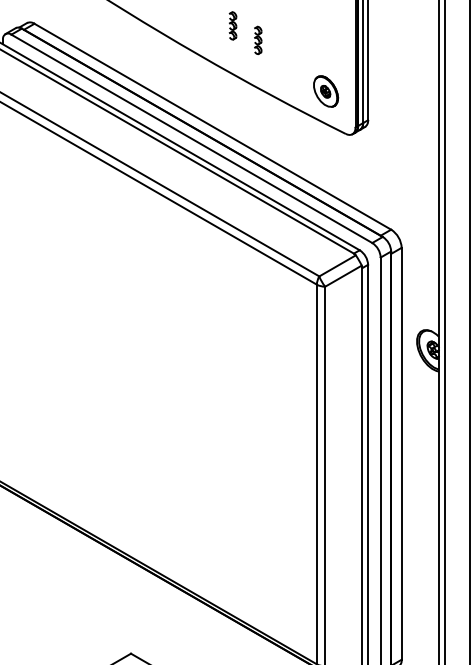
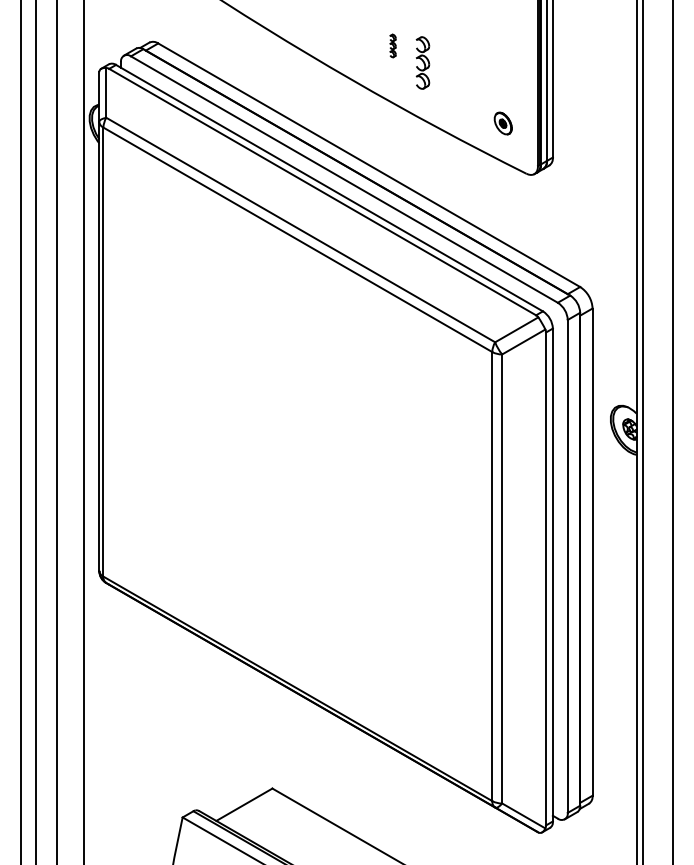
part: (232, 25) -> (392, 45), size x0.7
part: (257, 40) -> (422, 63), size x1.6
part: (326, 91) -> (503, 123), size x0.6

